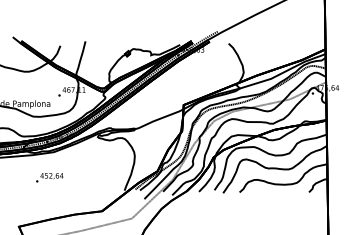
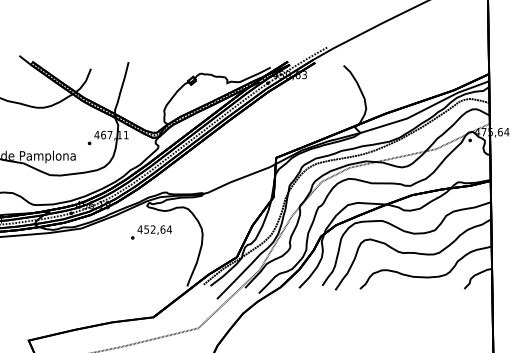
text: (49, 177) -> (151, 232), moved

